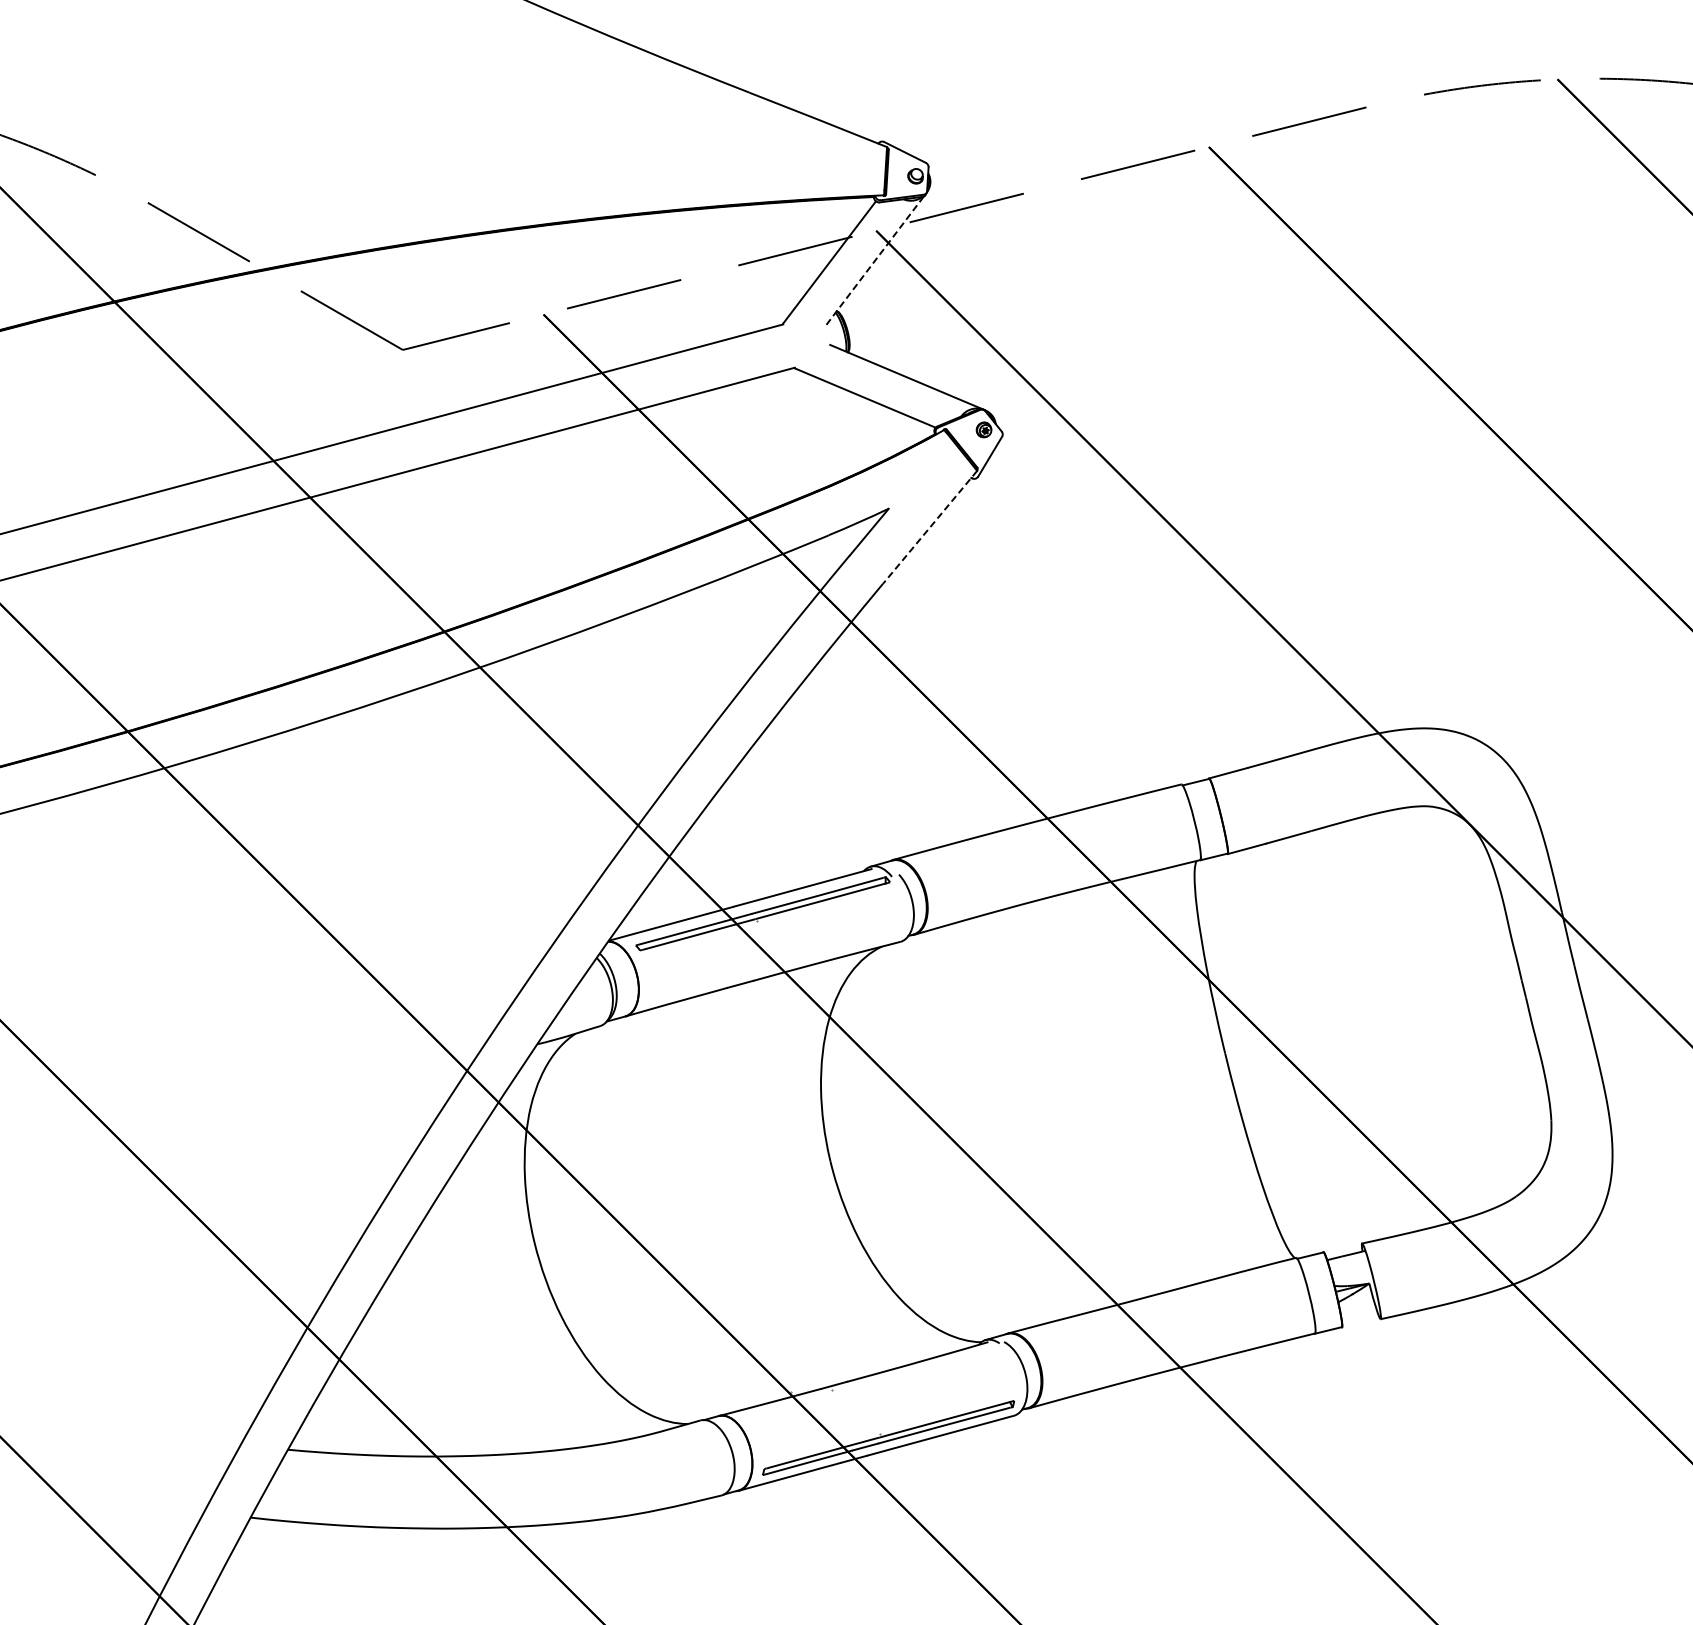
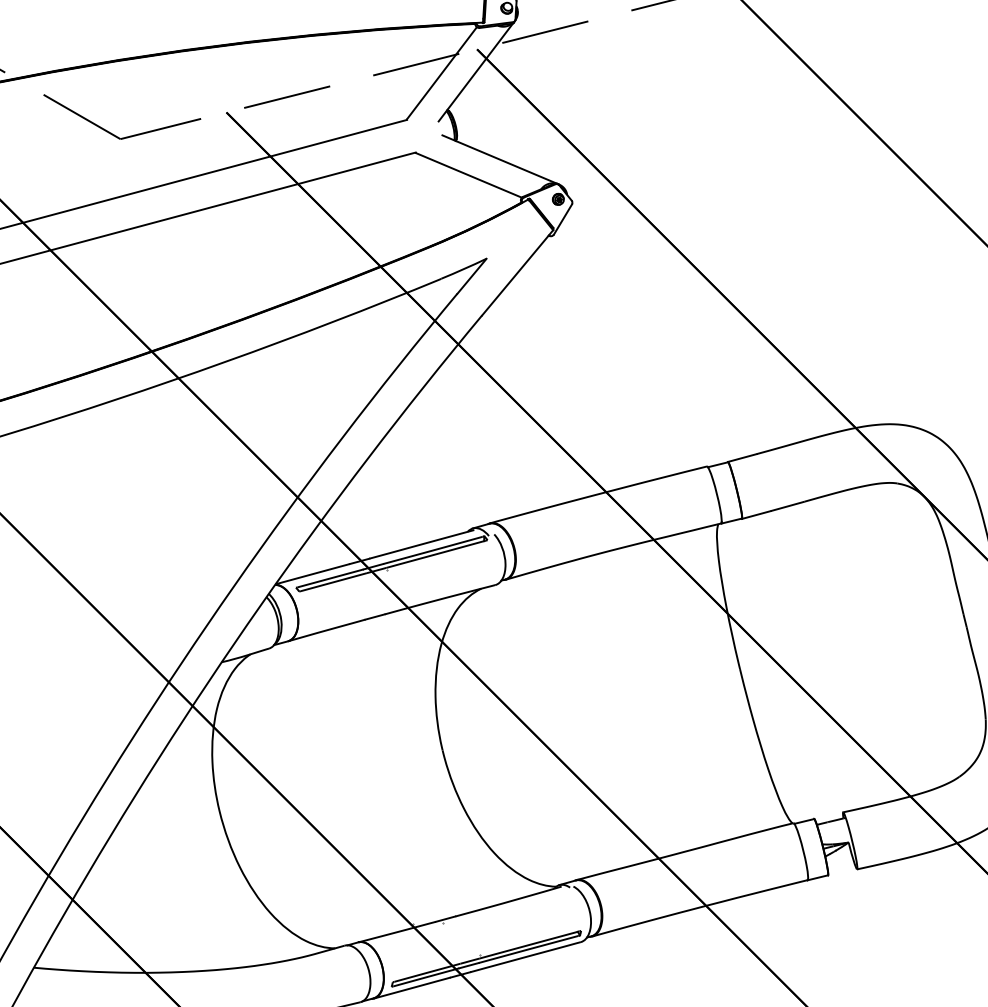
line: (874, 261) -> (475, 72), dashed -> solid
line: (930, 527) -> (518, 272), dashed -> solid

